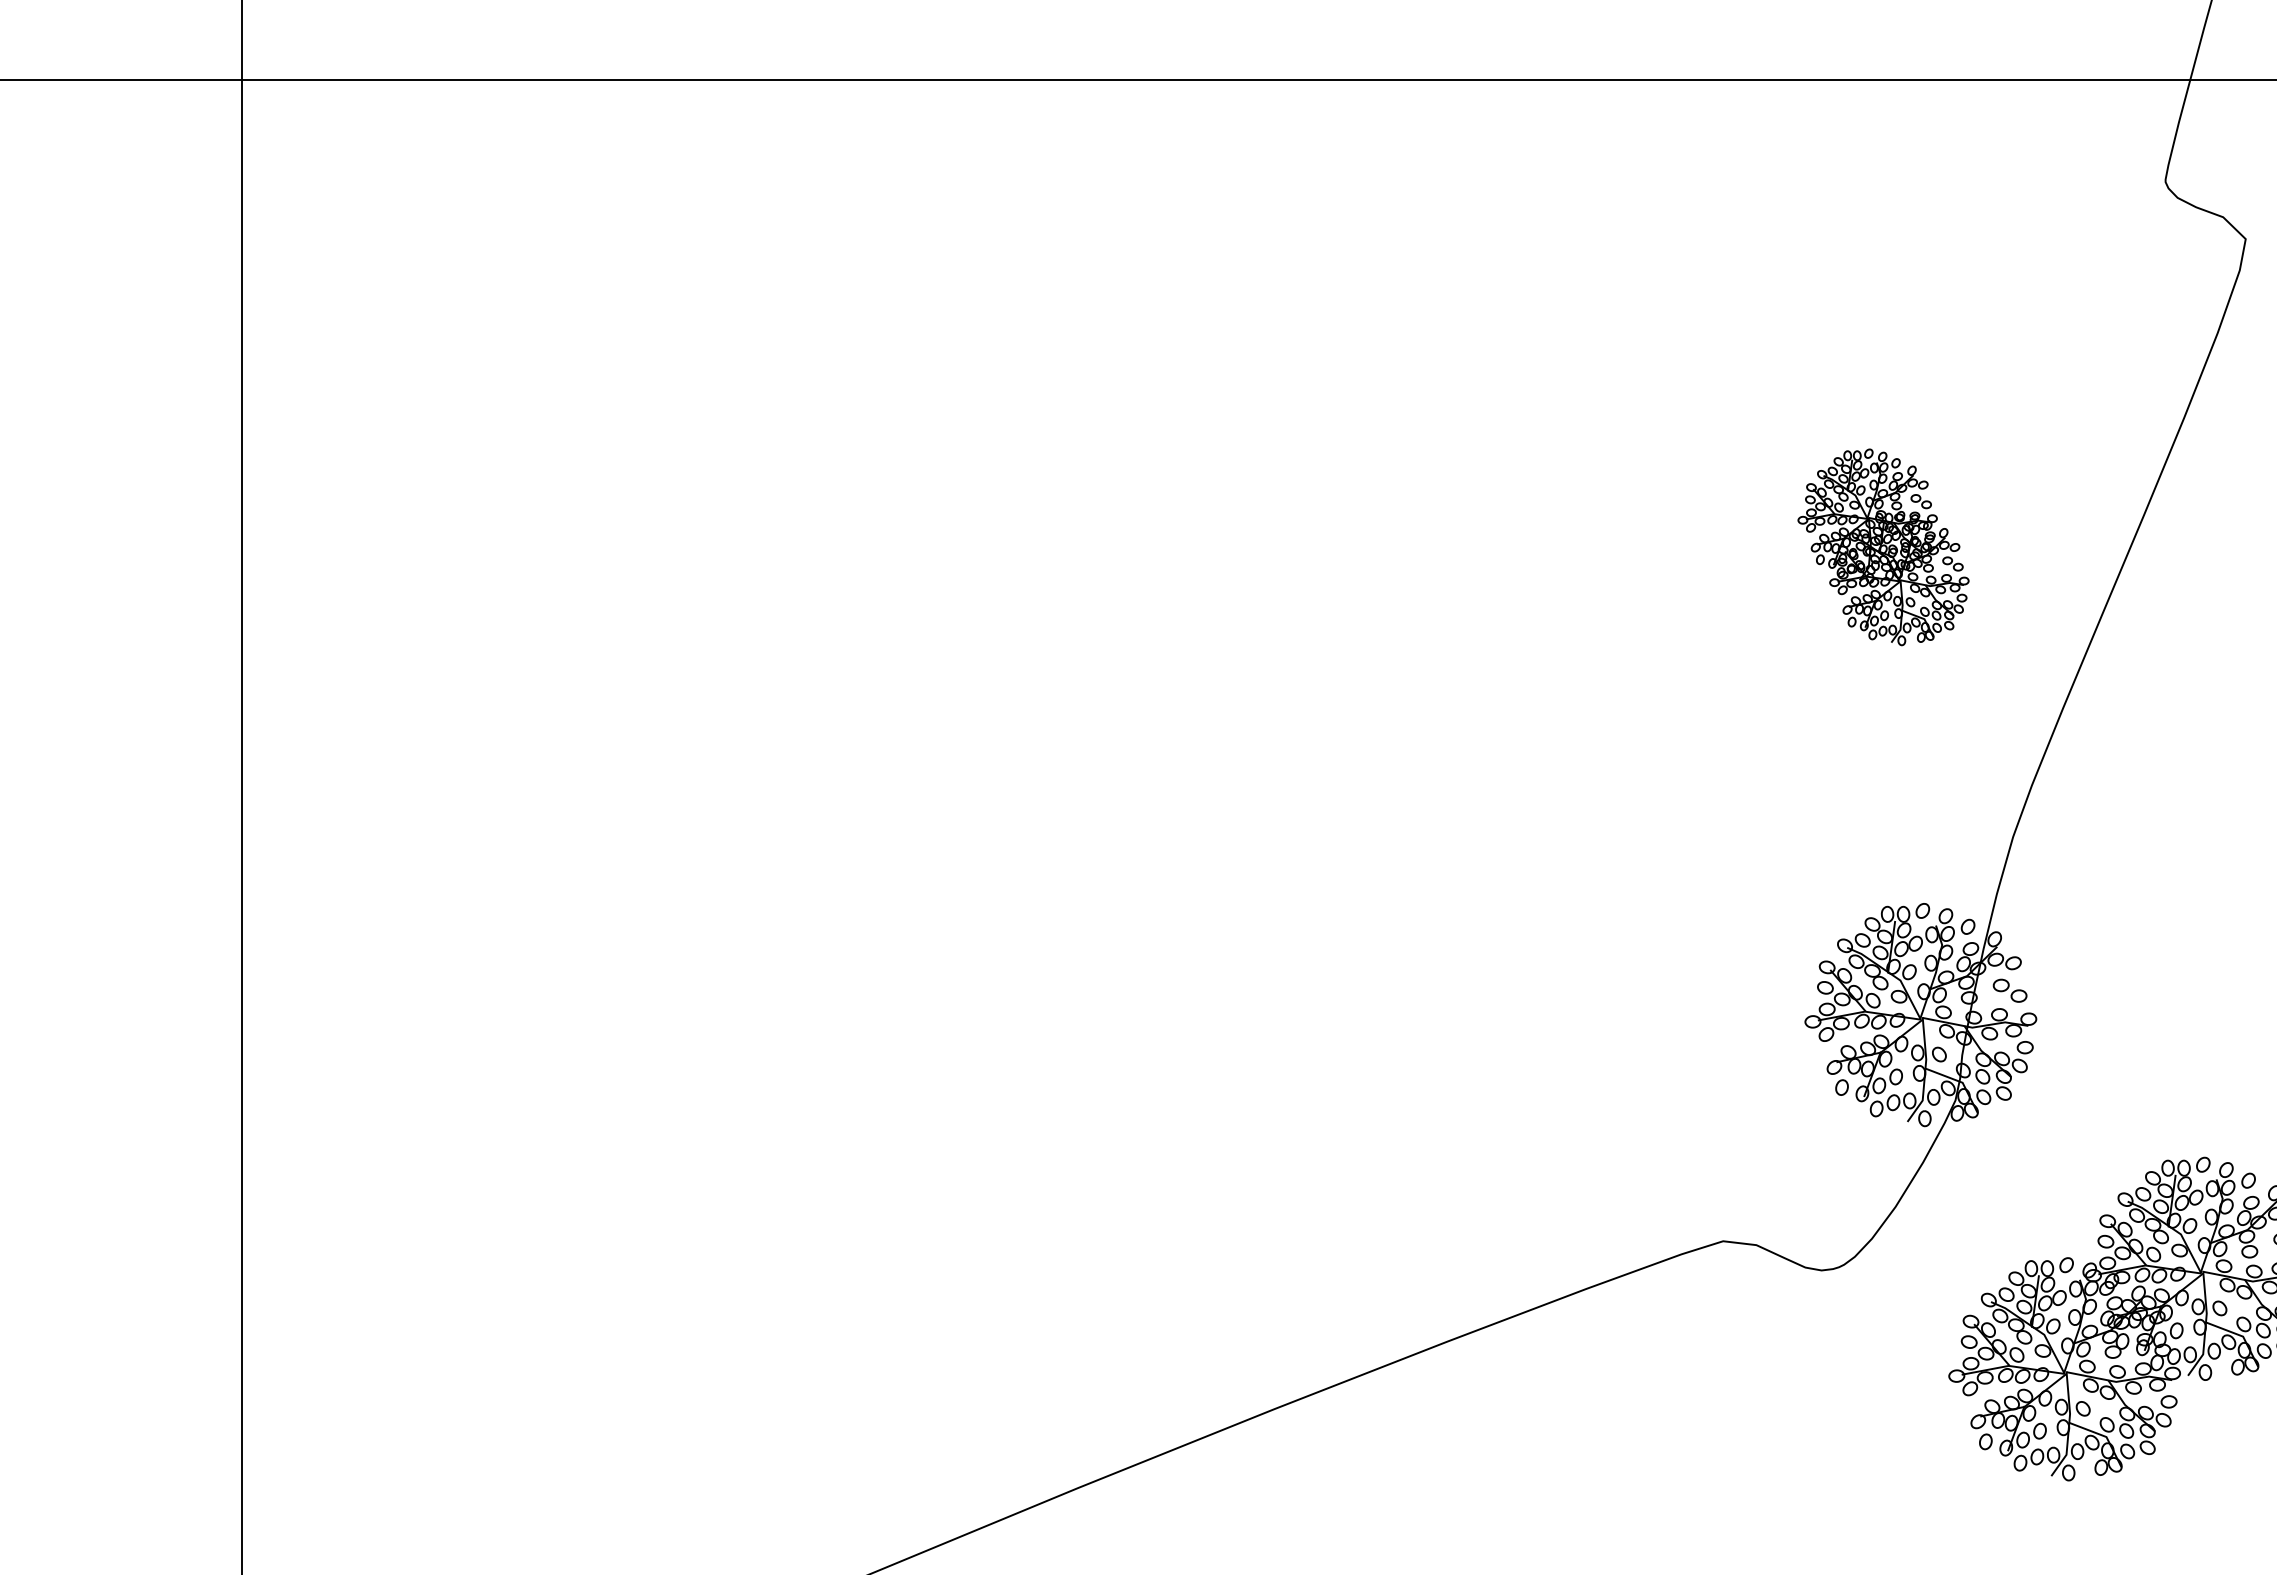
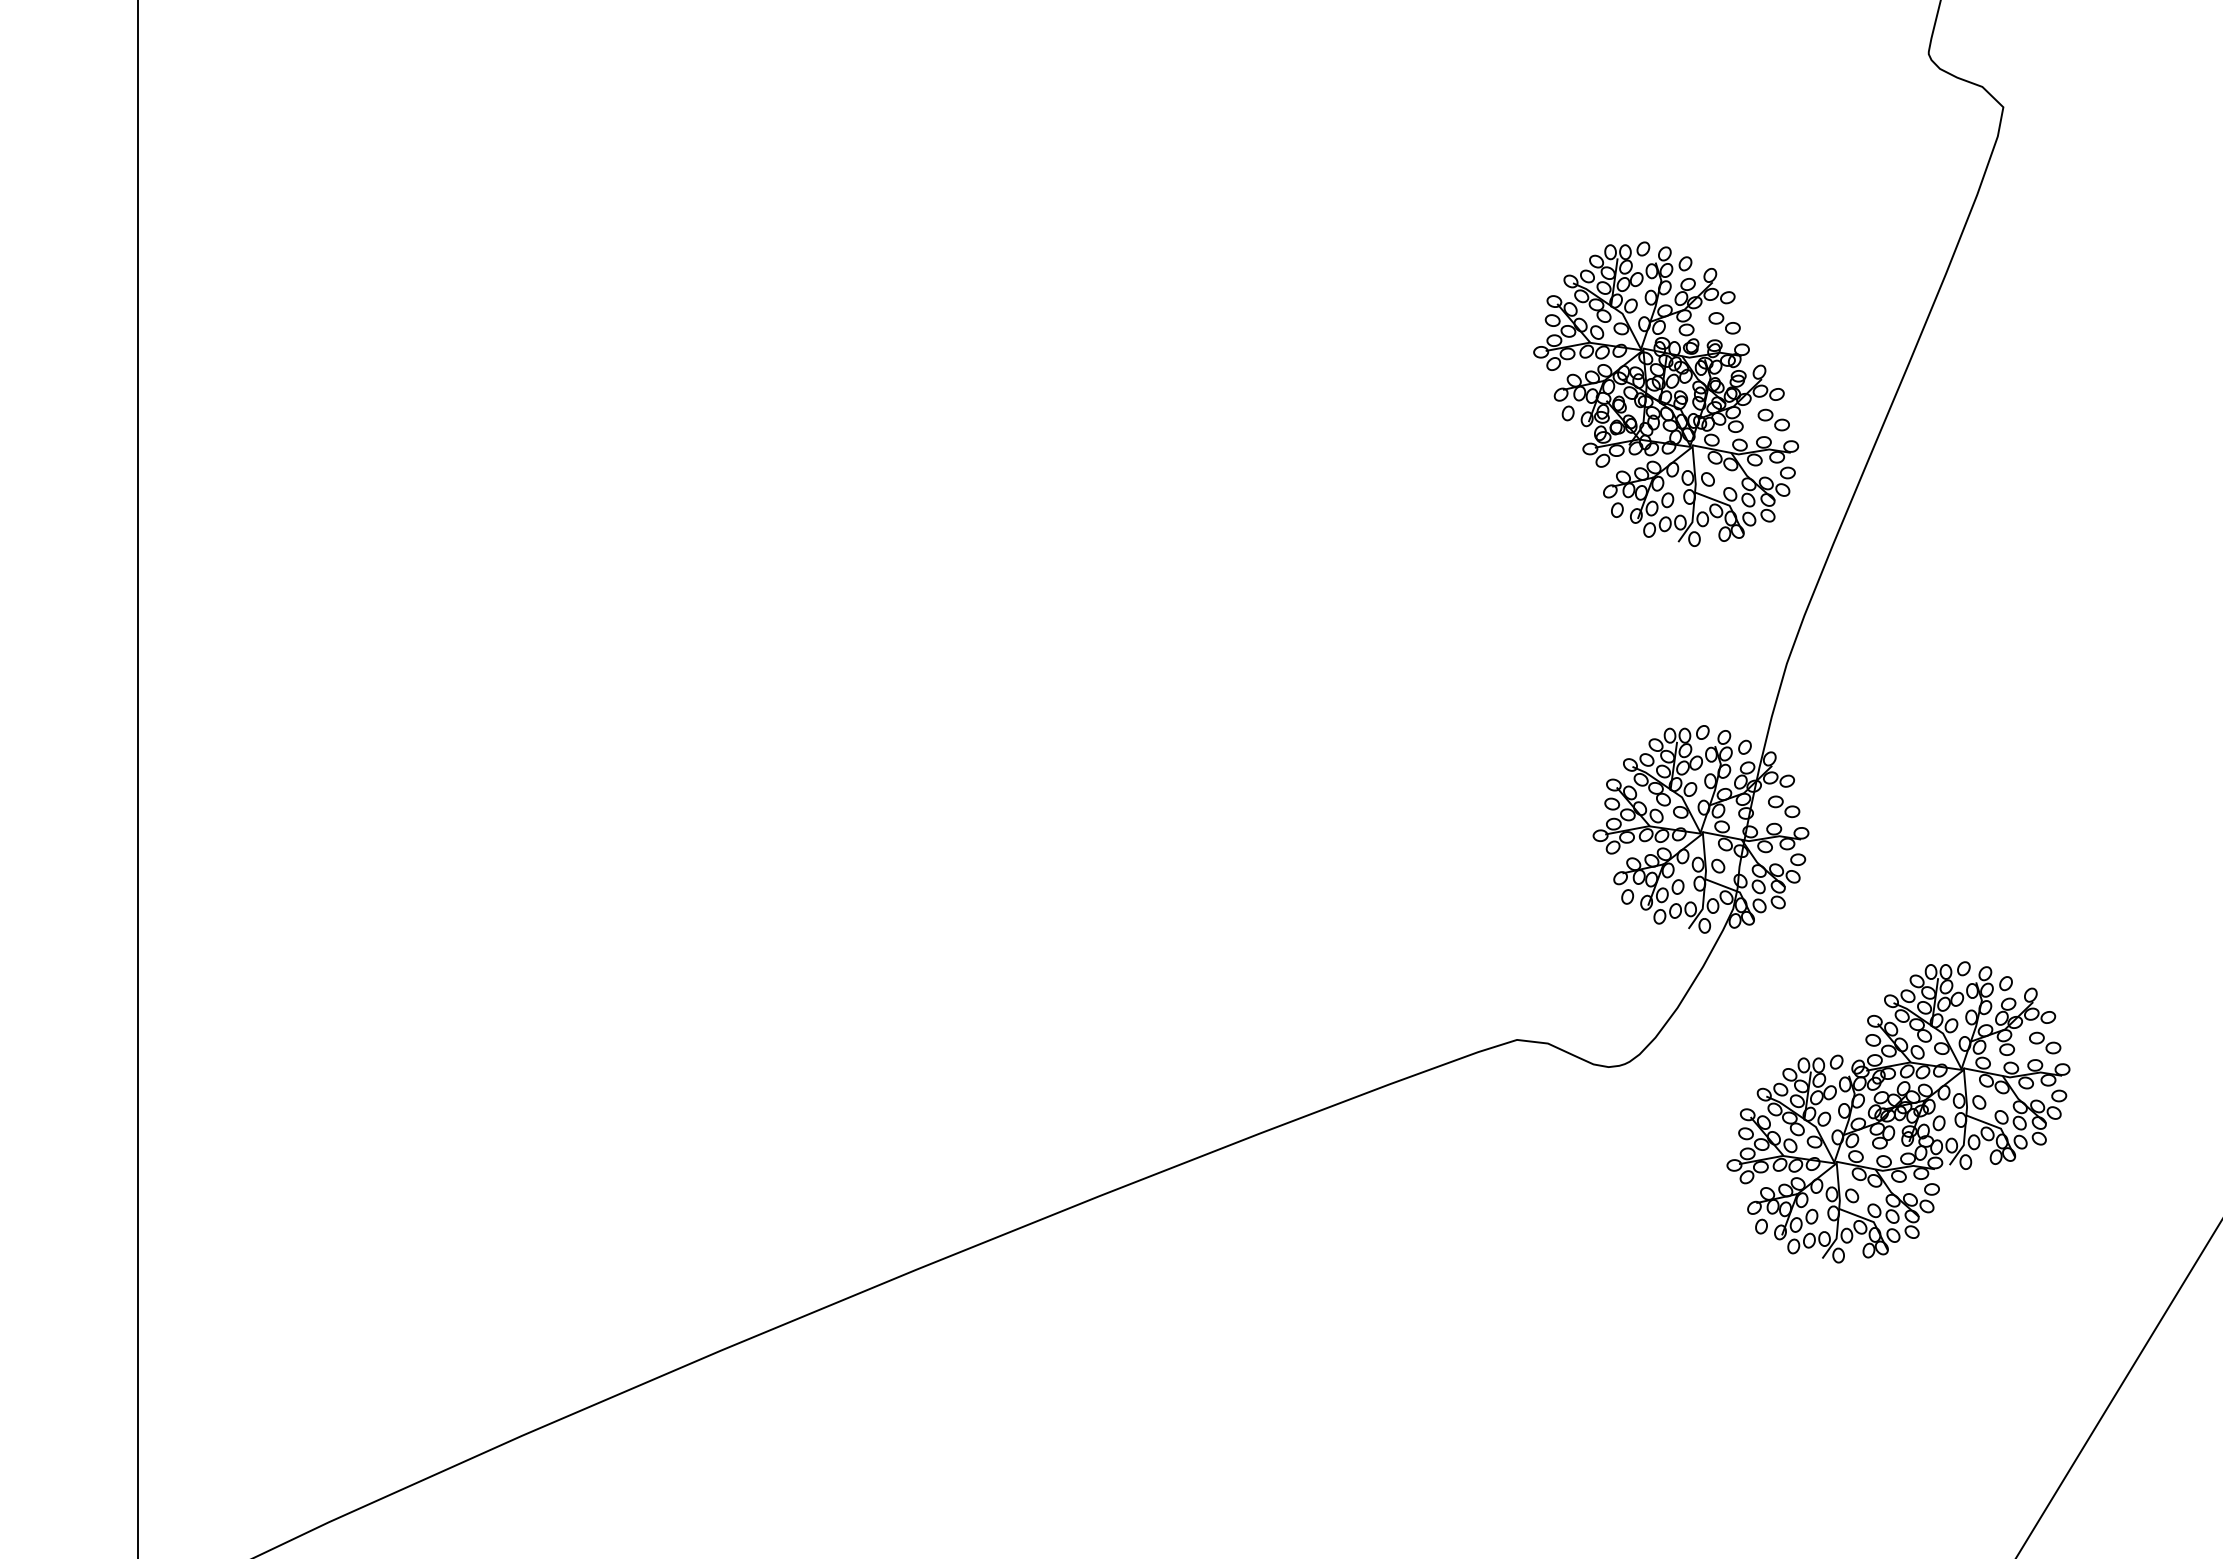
part: (1883, 546) -> (1666, 393), size x1.67

